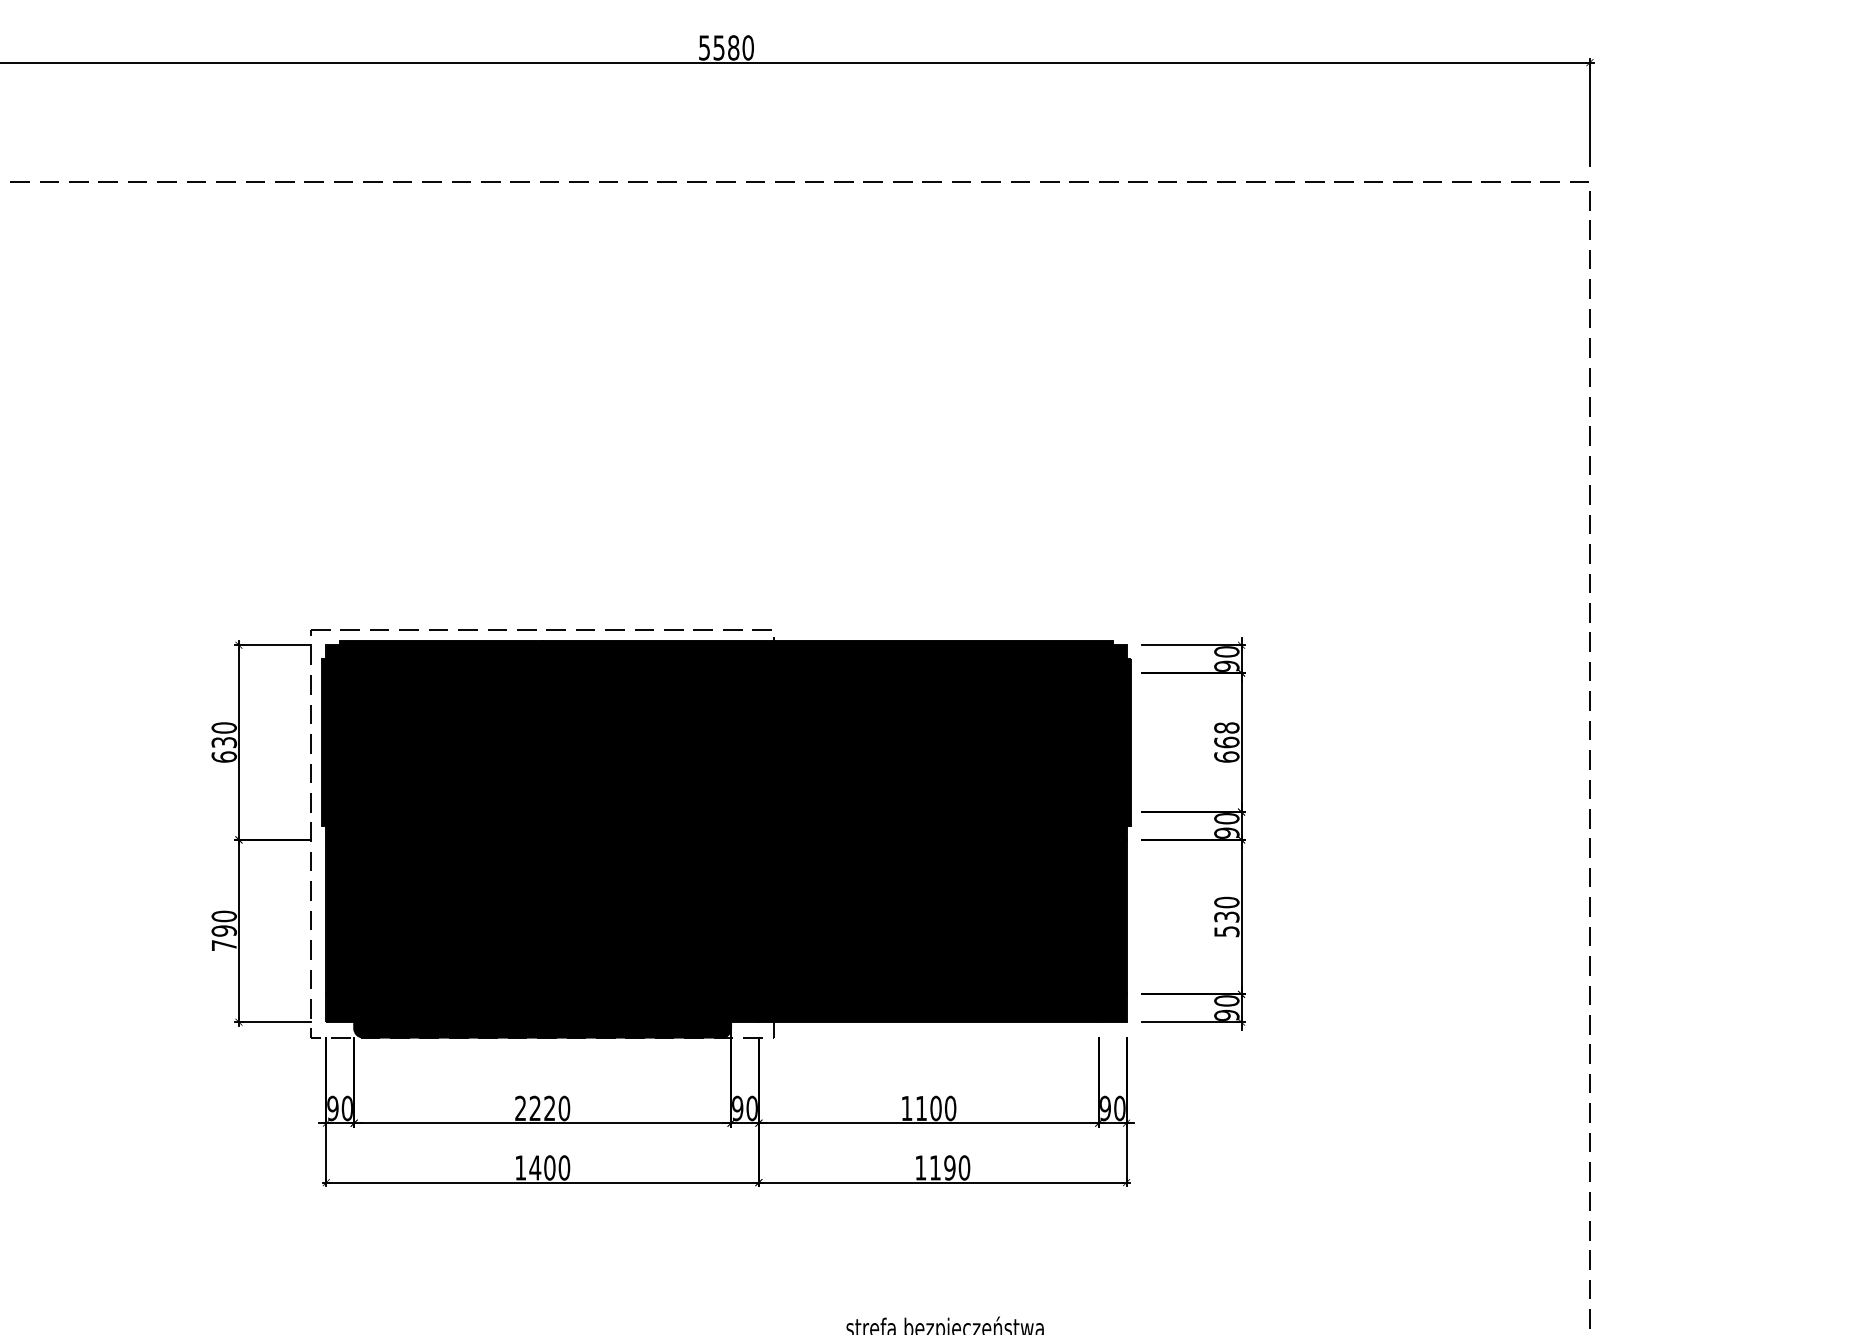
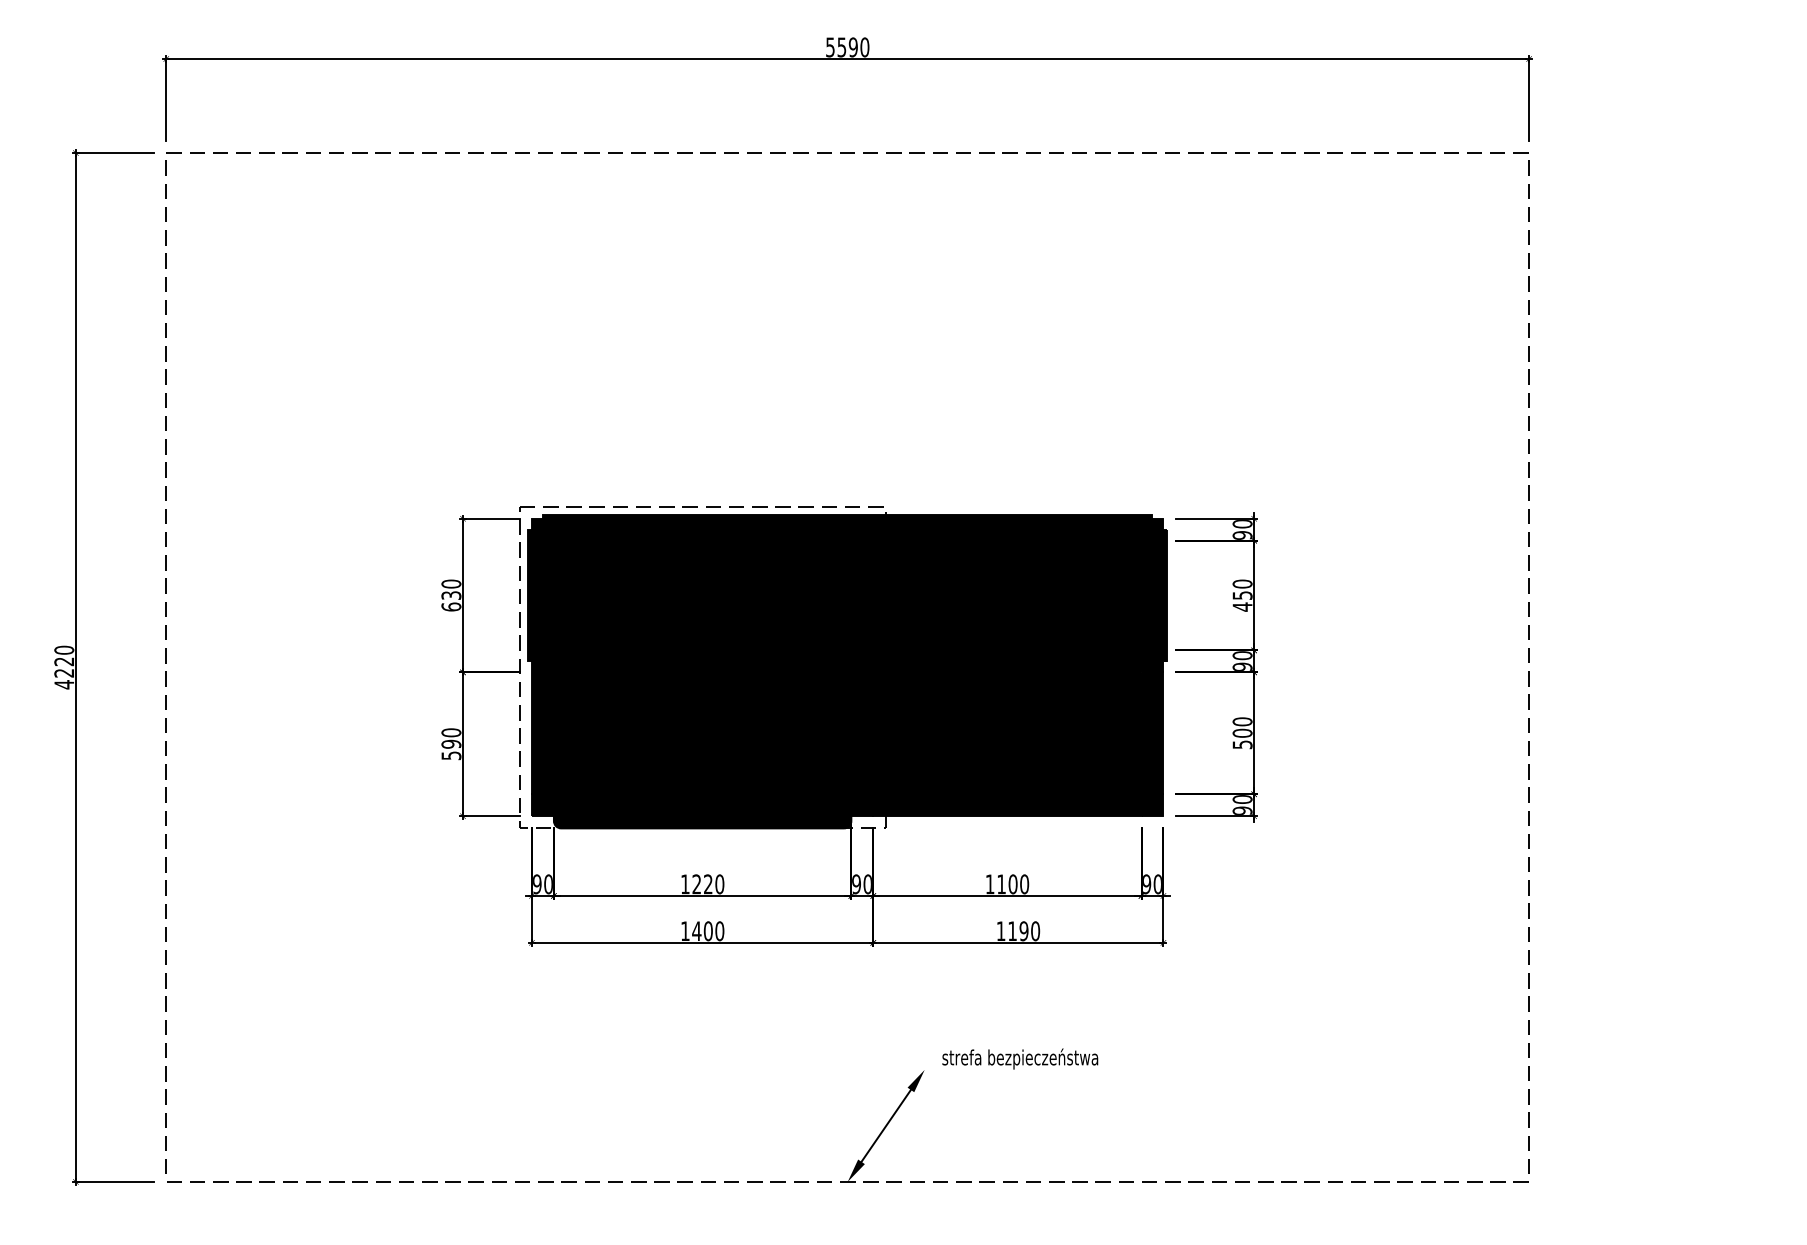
text: (732, 48) -> (852, 47), 5580 -> 5590
text: (1226, 742) -> (1242, 595), 668 -> 450
text: (1226, 916) -> (1242, 732), 530 -> 500
text: (224, 945) -> (451, 755), 790 -> 590
text: (520, 1108) -> (685, 884), 2220 -> 1220

